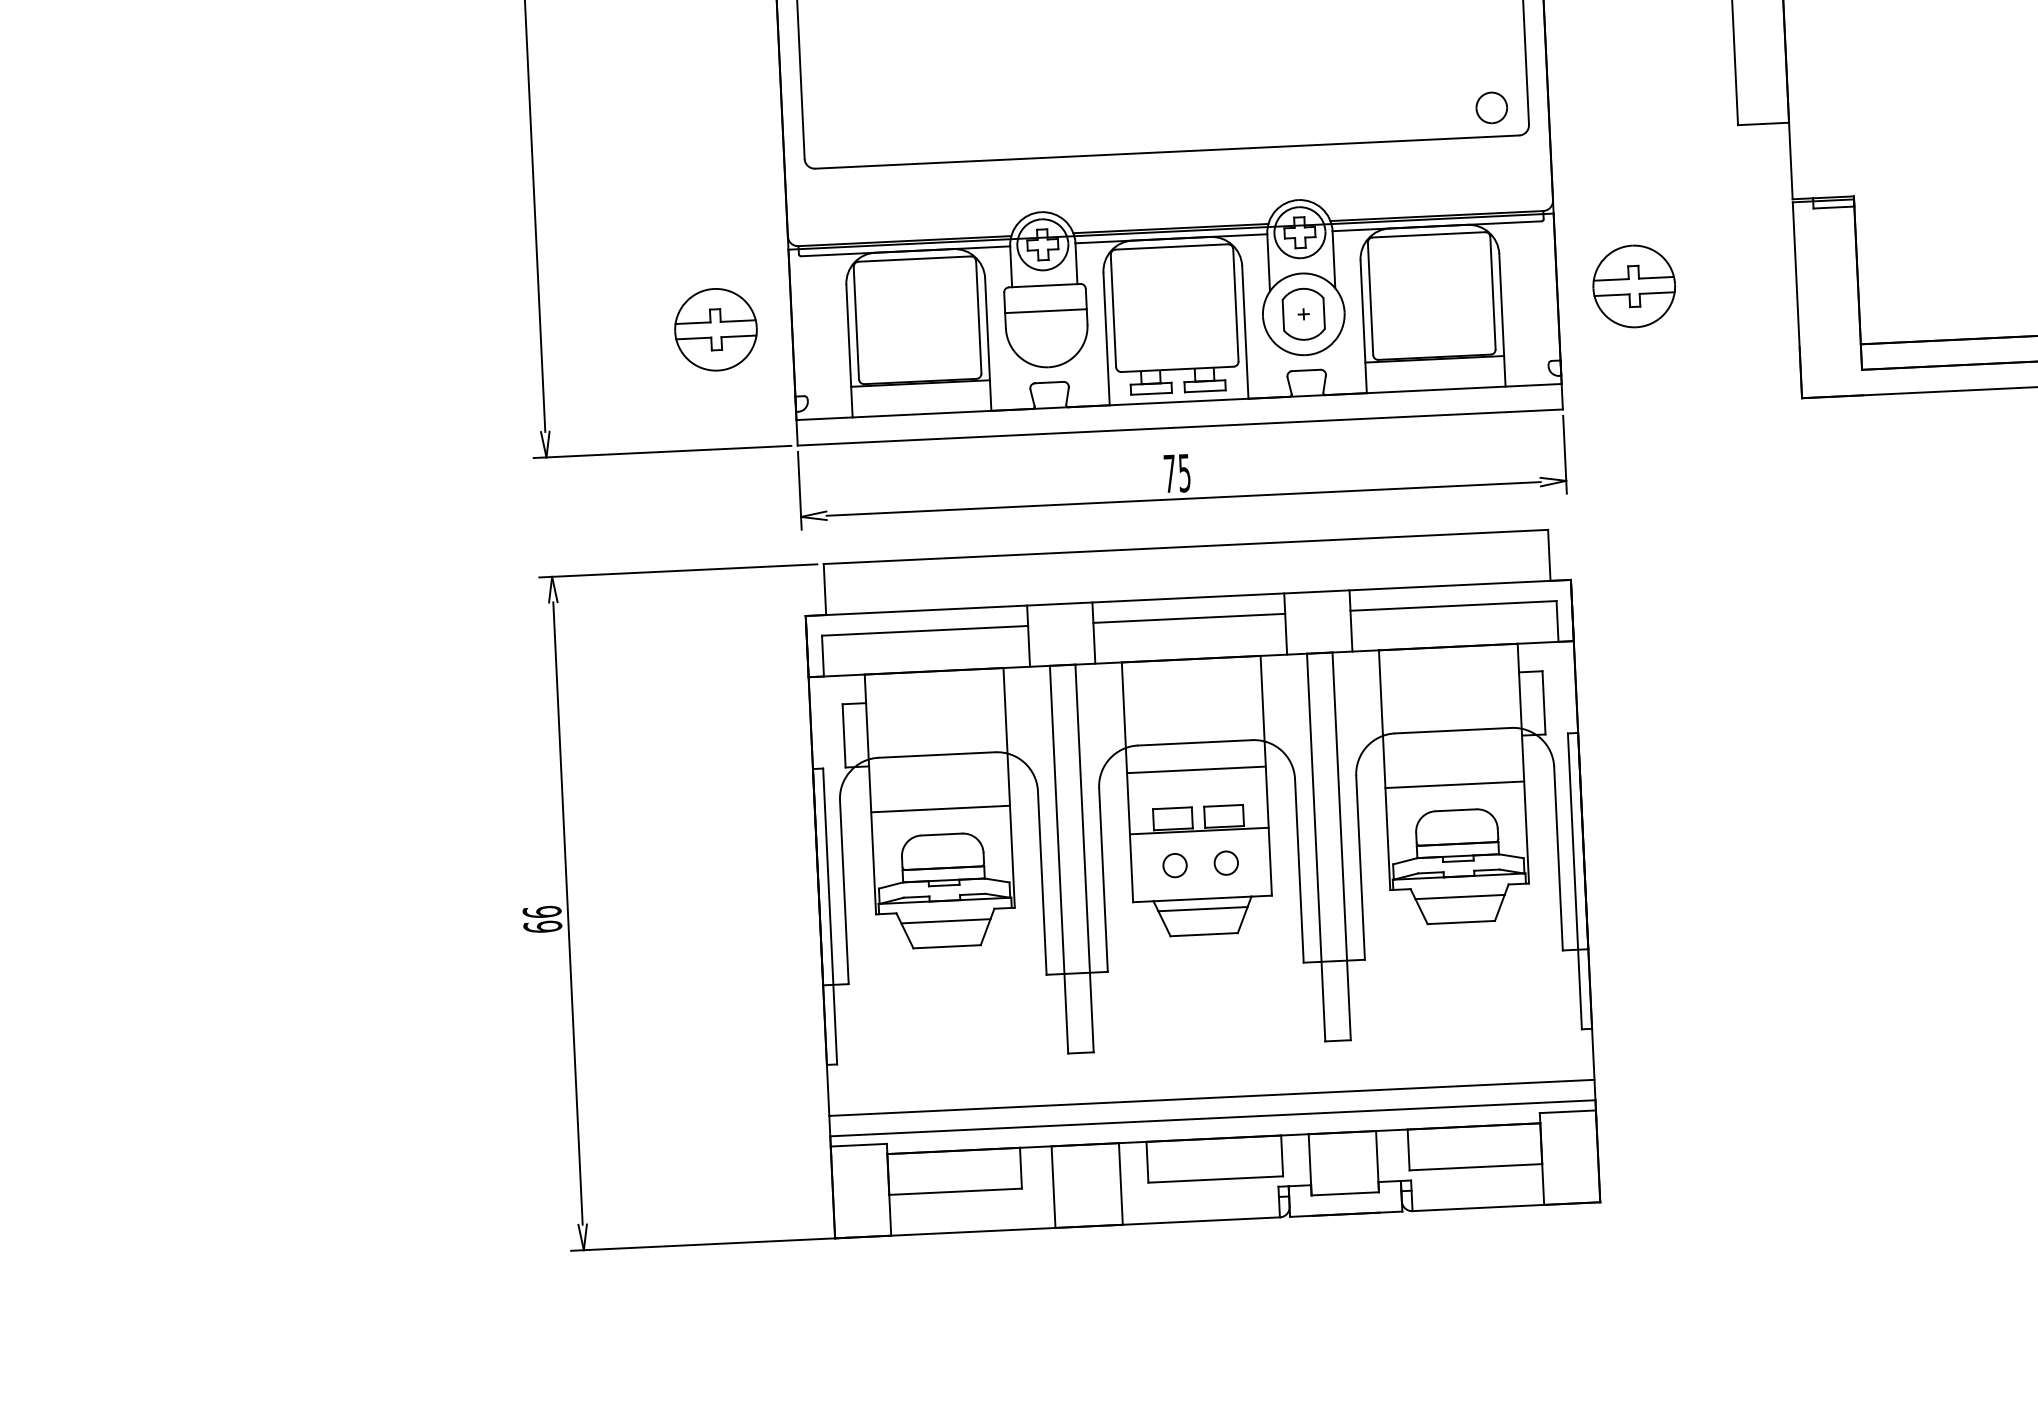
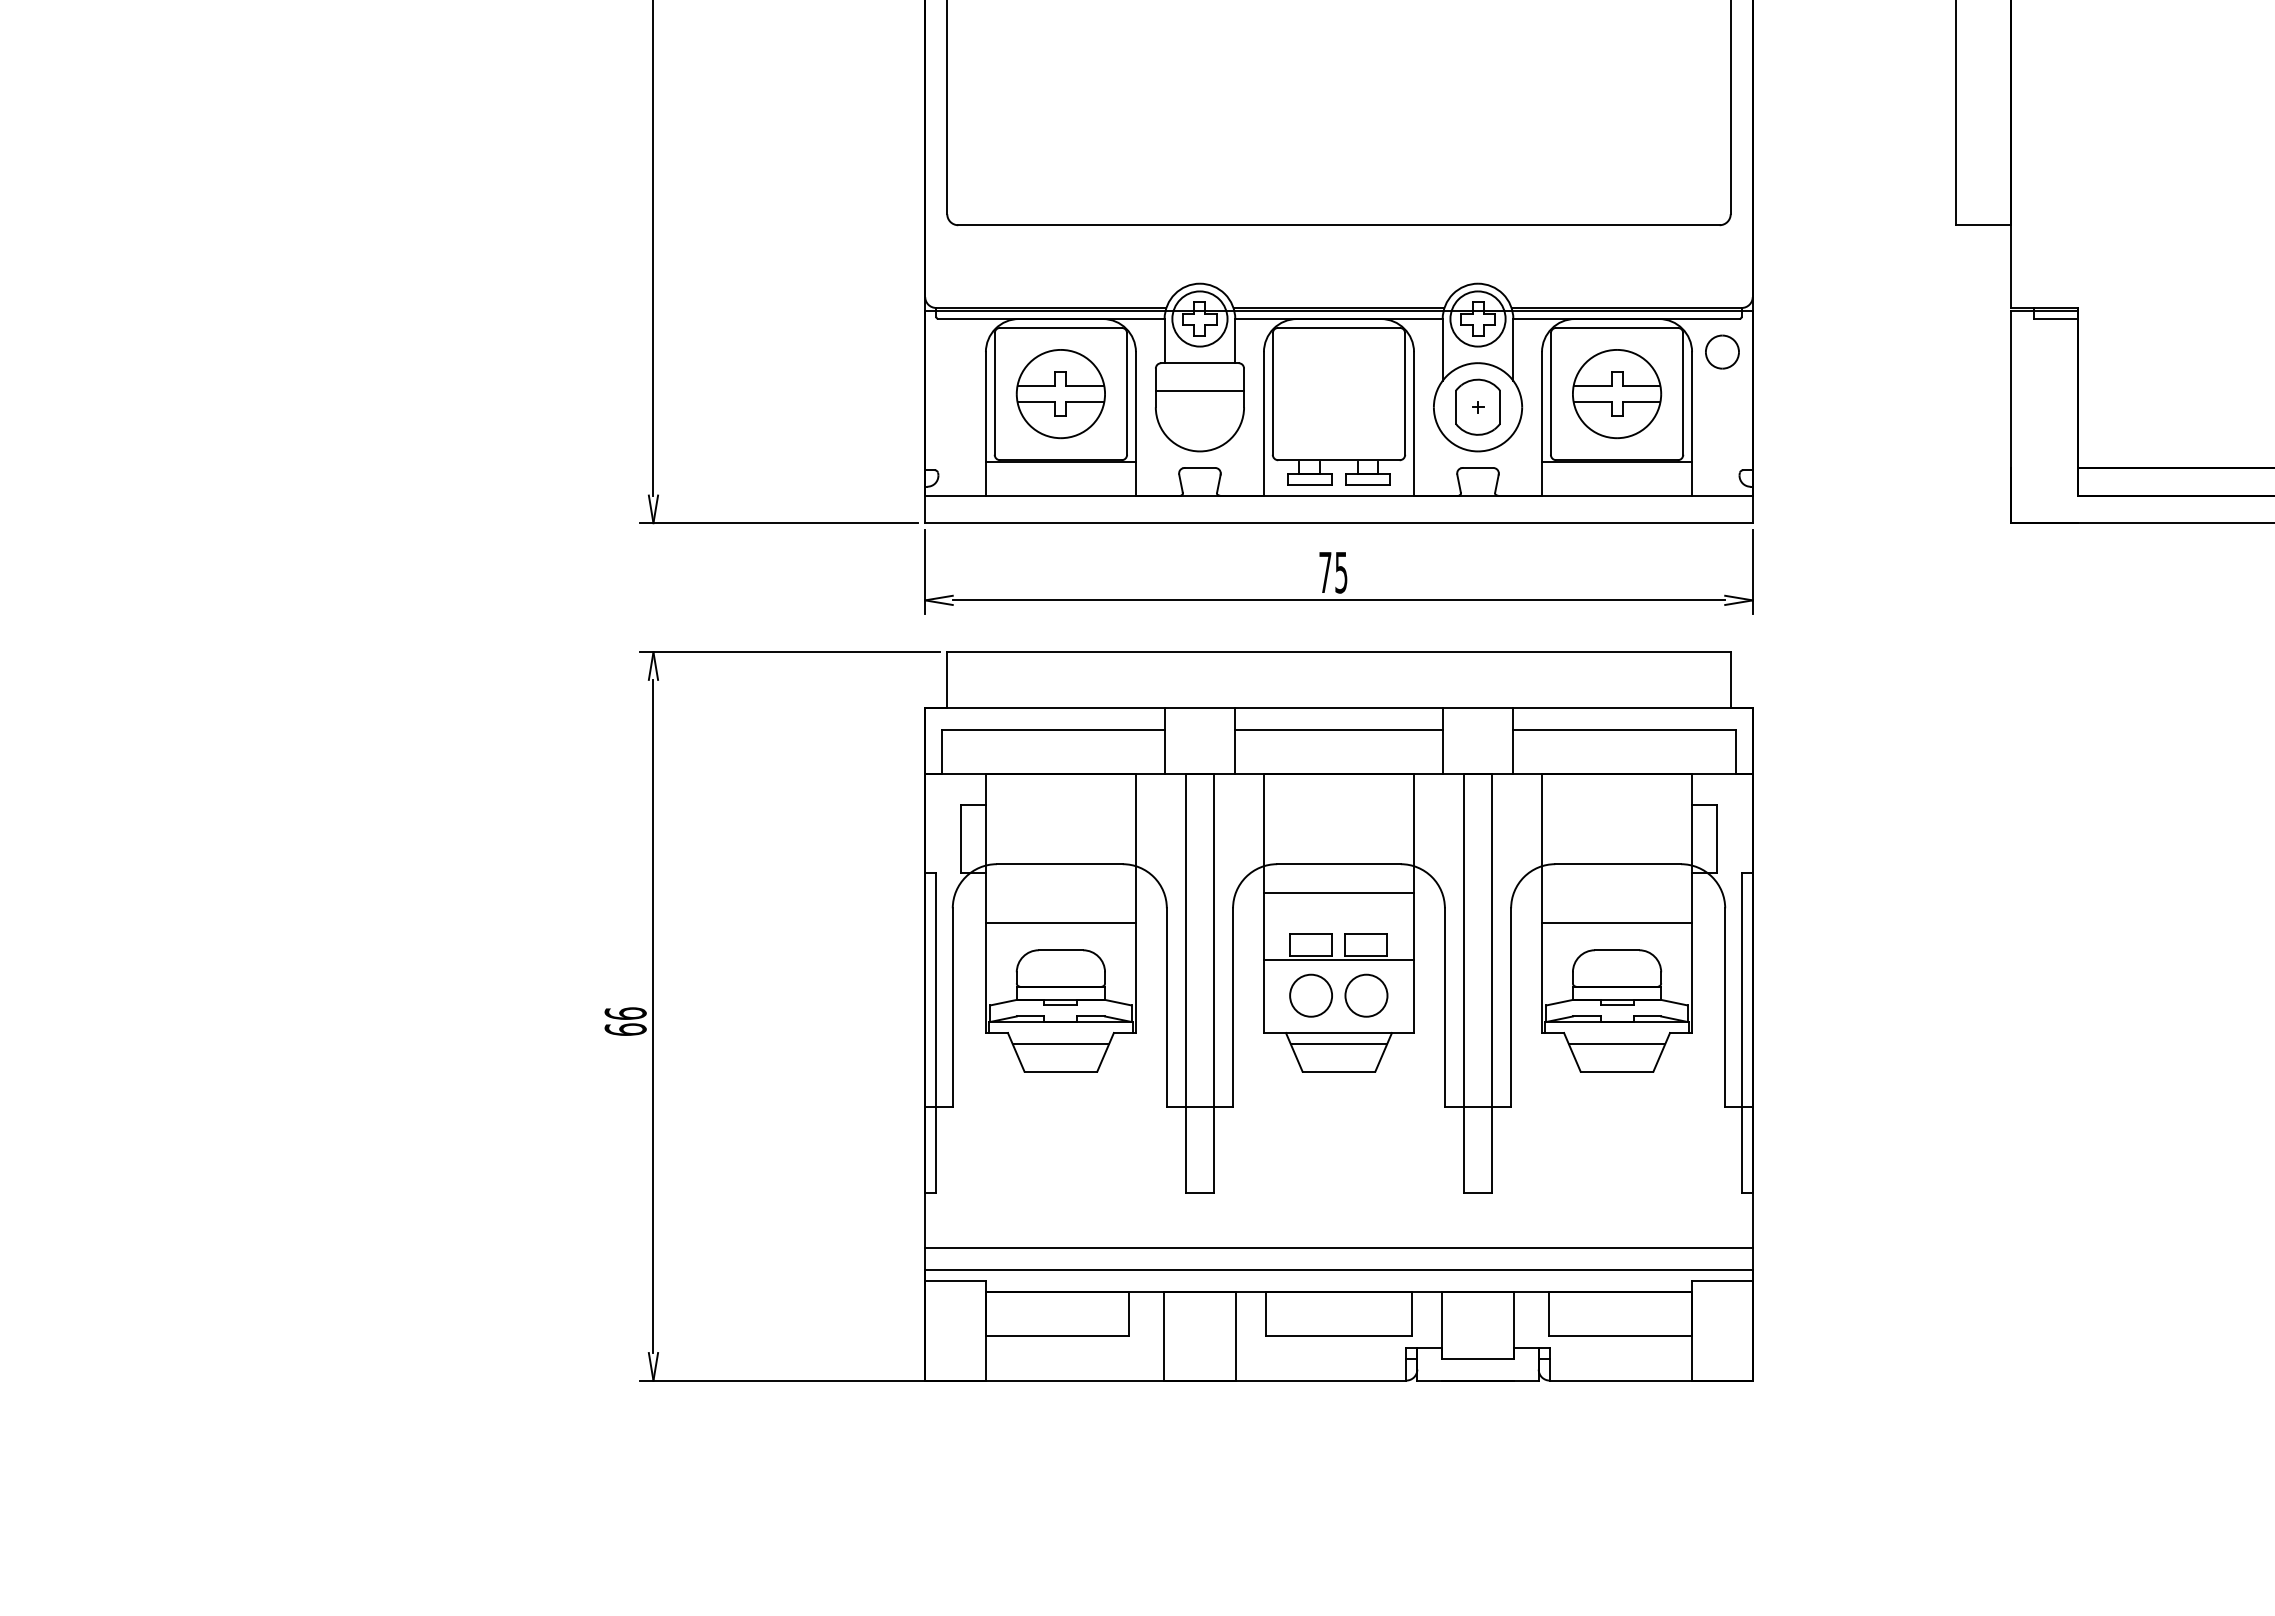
part: (1491, 107) -> (1722, 351), moved
part: (1634, 286) -> (1617, 394), moved
part: (715, 330) -> (1060, 394), moved
circle: (1226, 863) -> (1366, 995), size x1.67
circle: (1174, 865) -> (1310, 995), size x1.67

